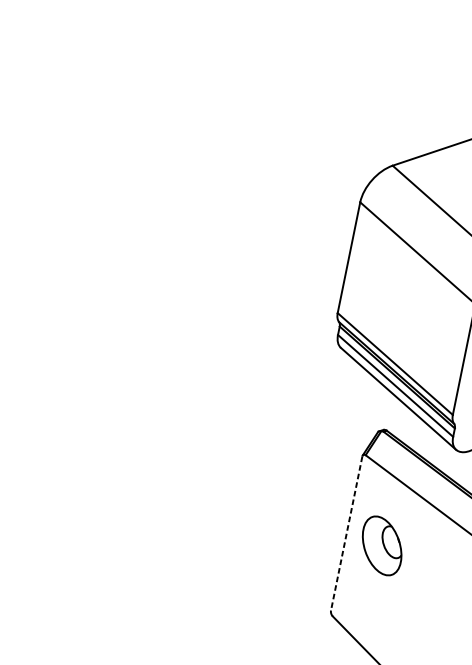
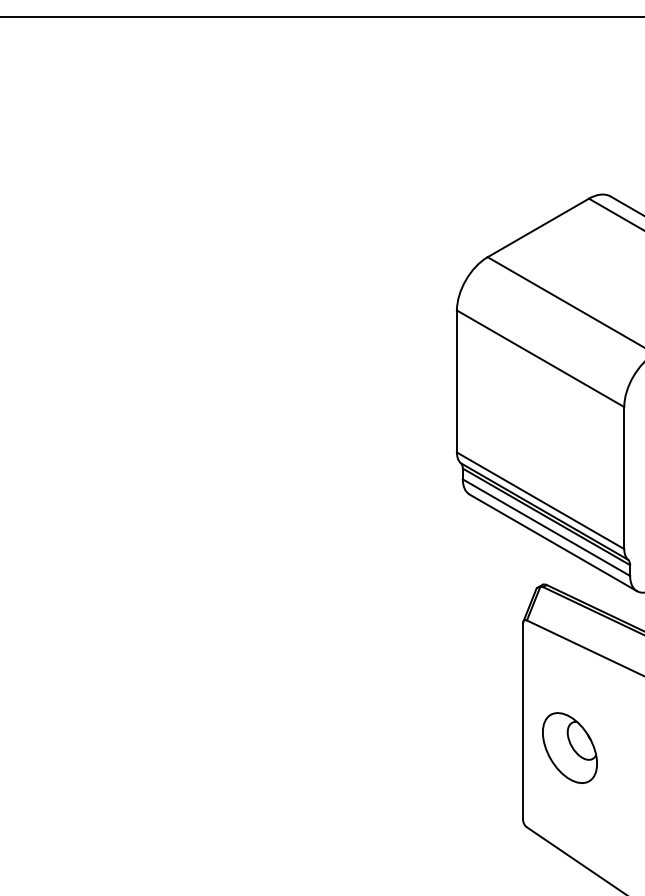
line: (346, 533) -> (523, 721), dashed -> solid
part: (381, 545) -> (569, 747), moved

